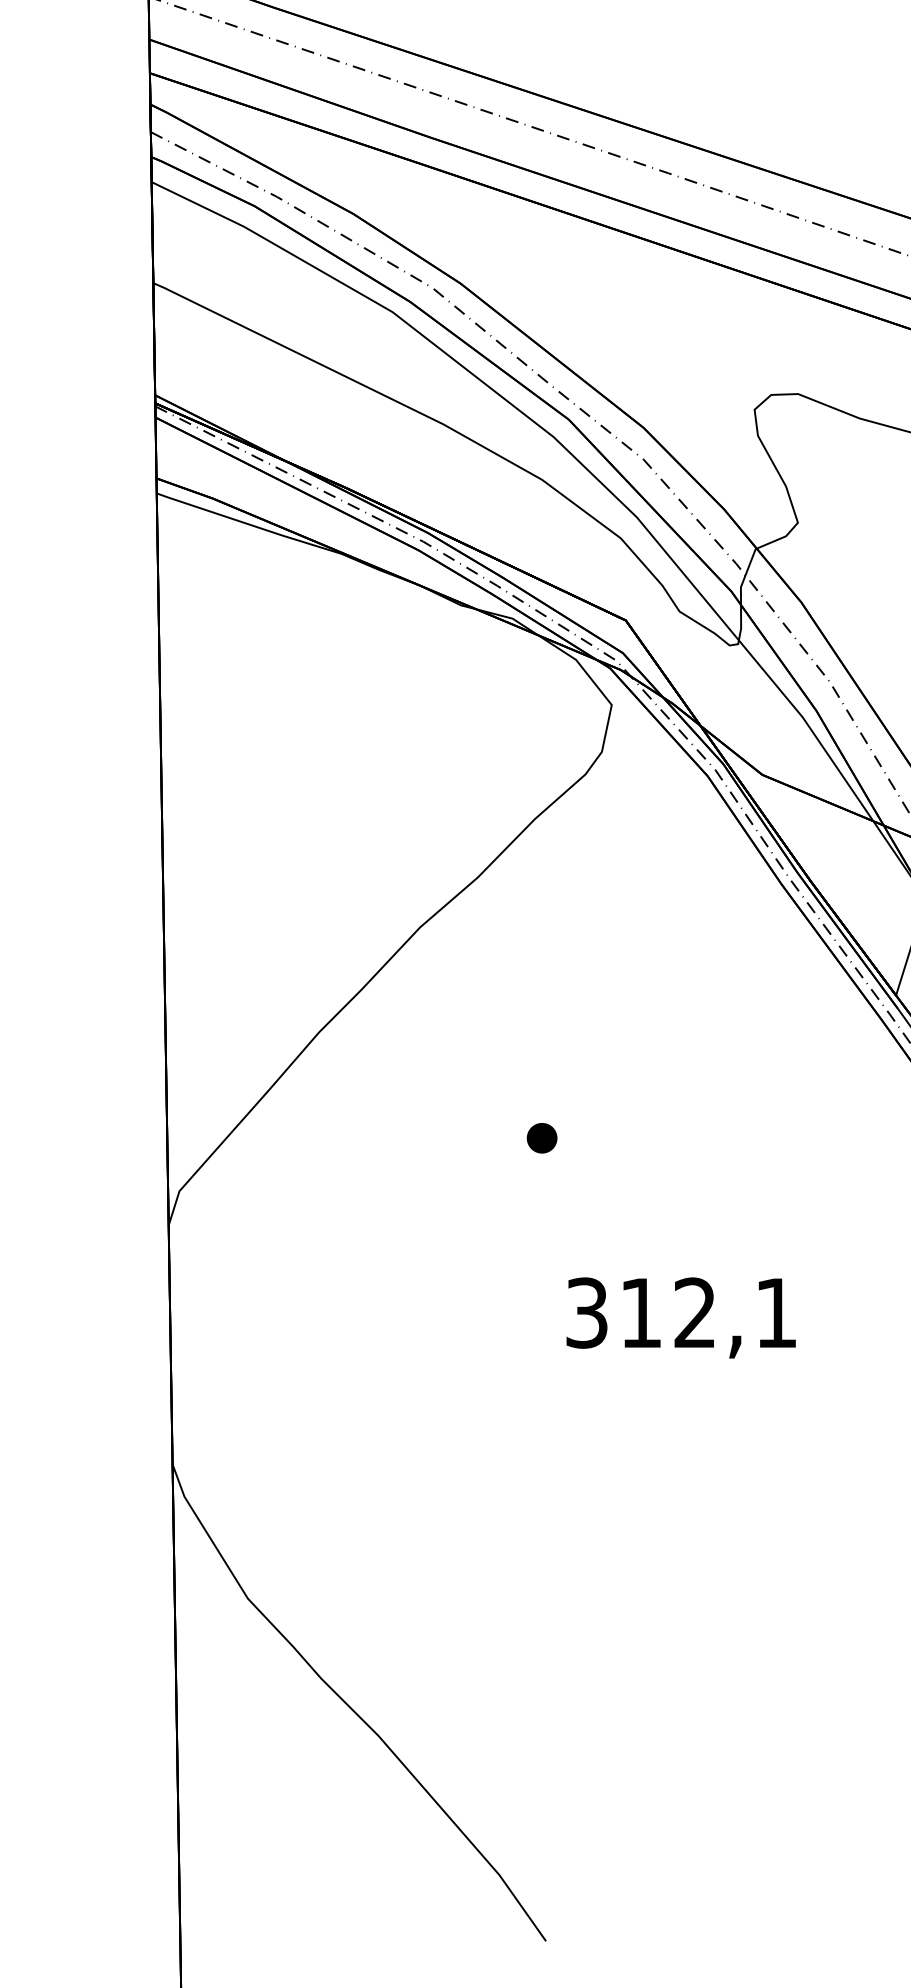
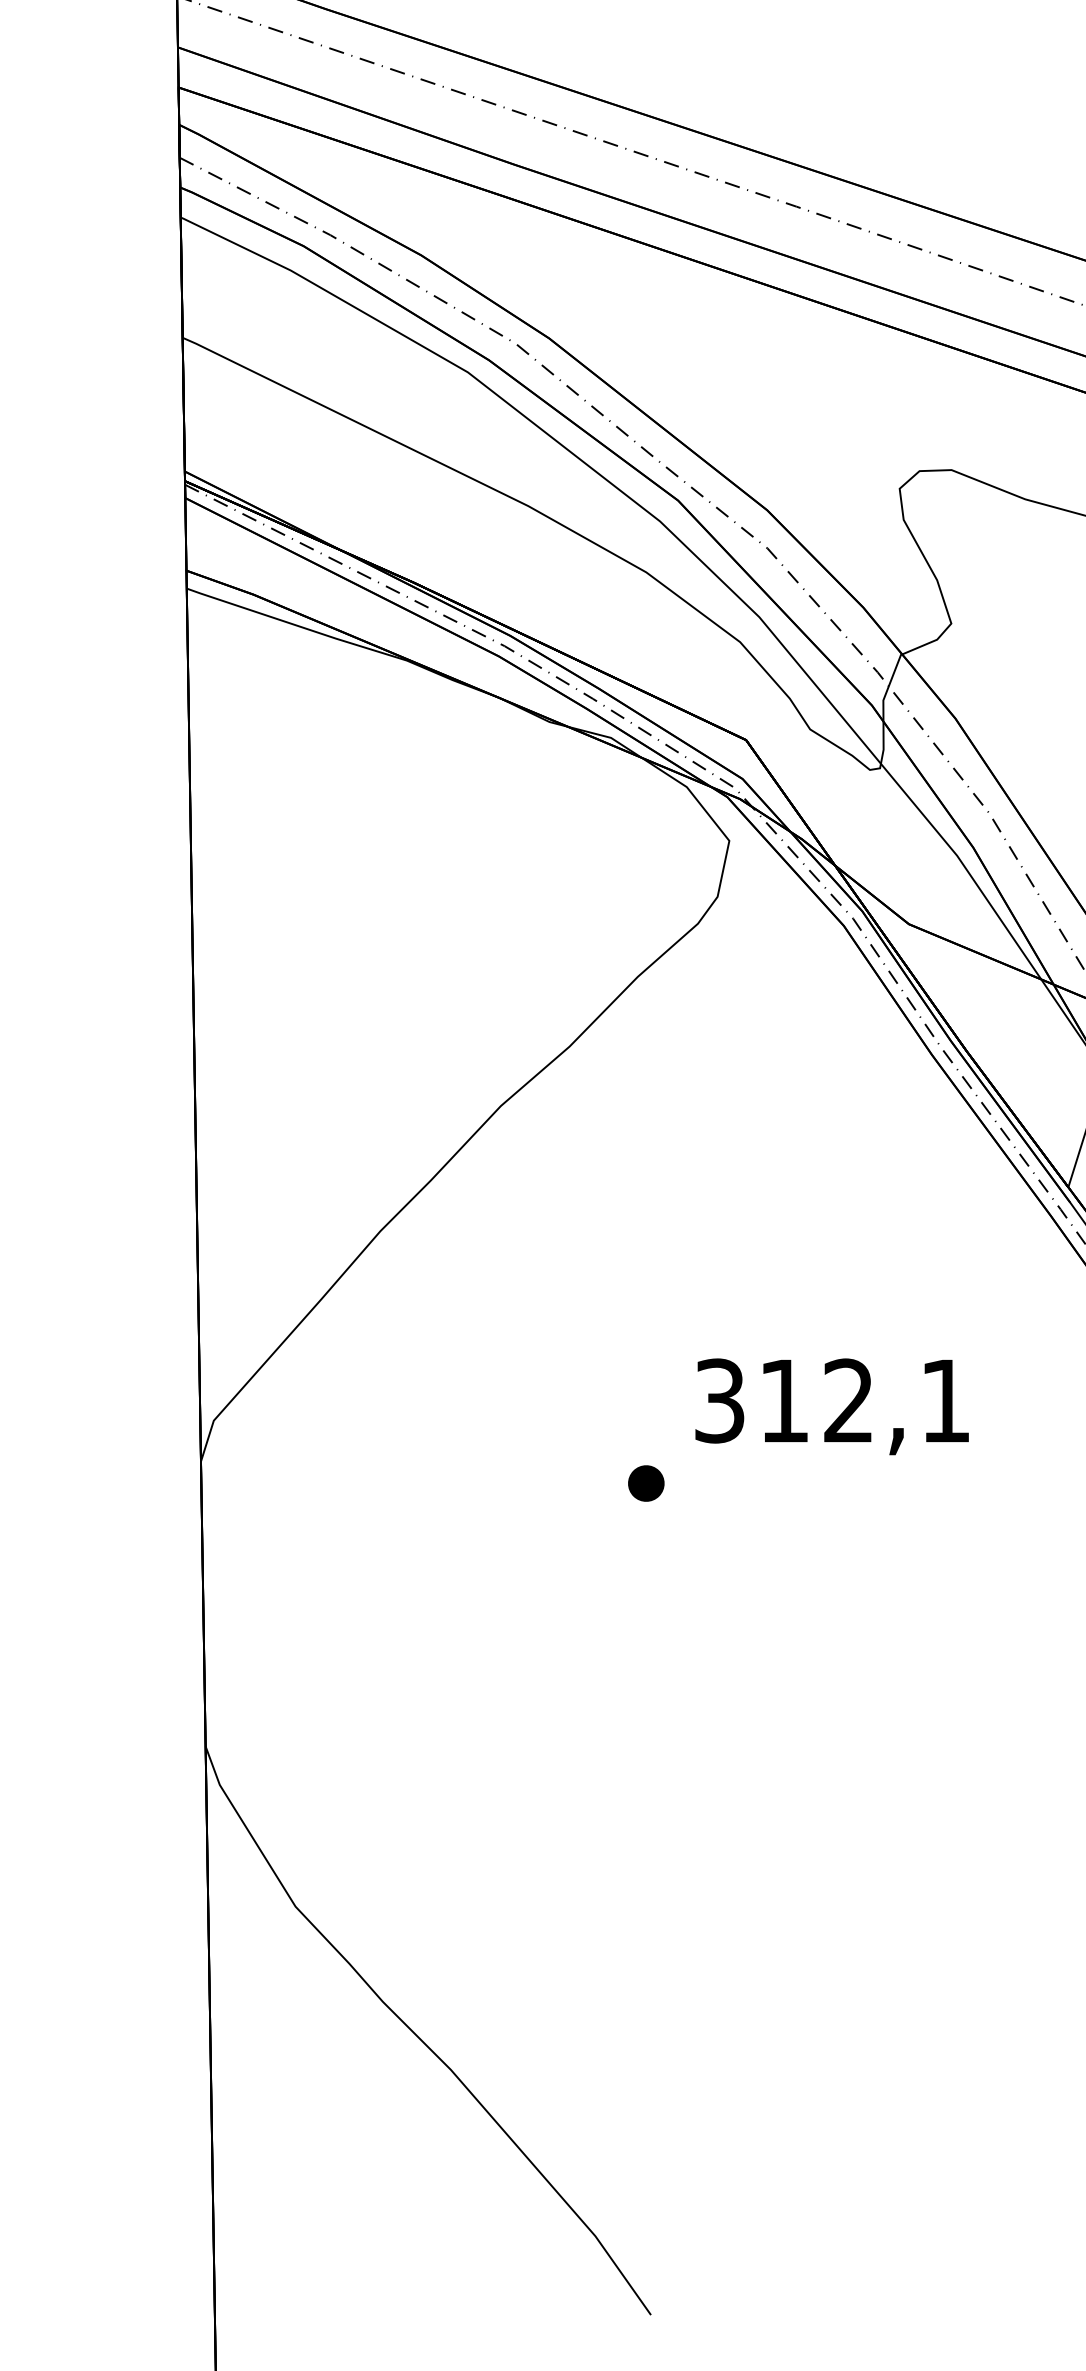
part: (542, 1138) -> (646, 1483), moved
text: (680, 1317) -> (831, 1406), moved

